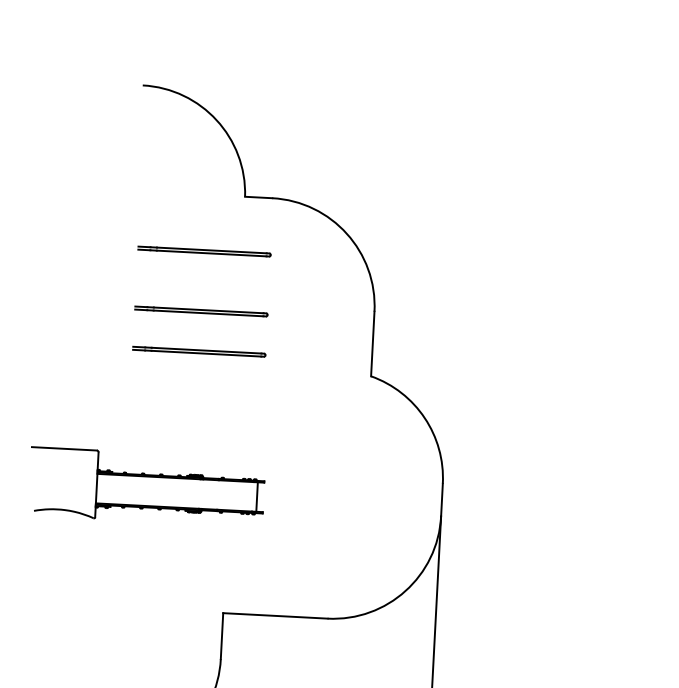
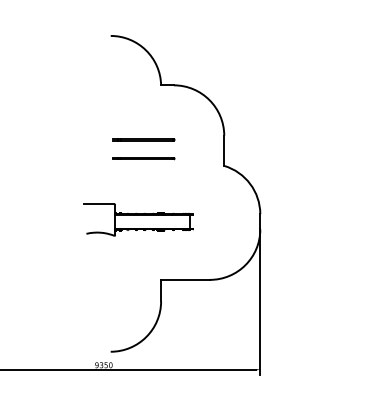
line: (204, 250) -> (143, 111), removed
part: (146, 485) -> (138, 219), moved

